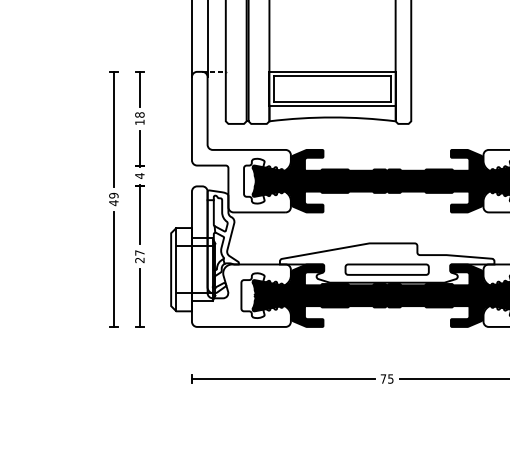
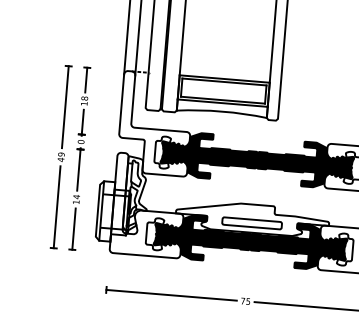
text: (139, 175) -> (80, 141), 4 -> 0
text: (139, 256) -> (76, 199), 27 -> 14

